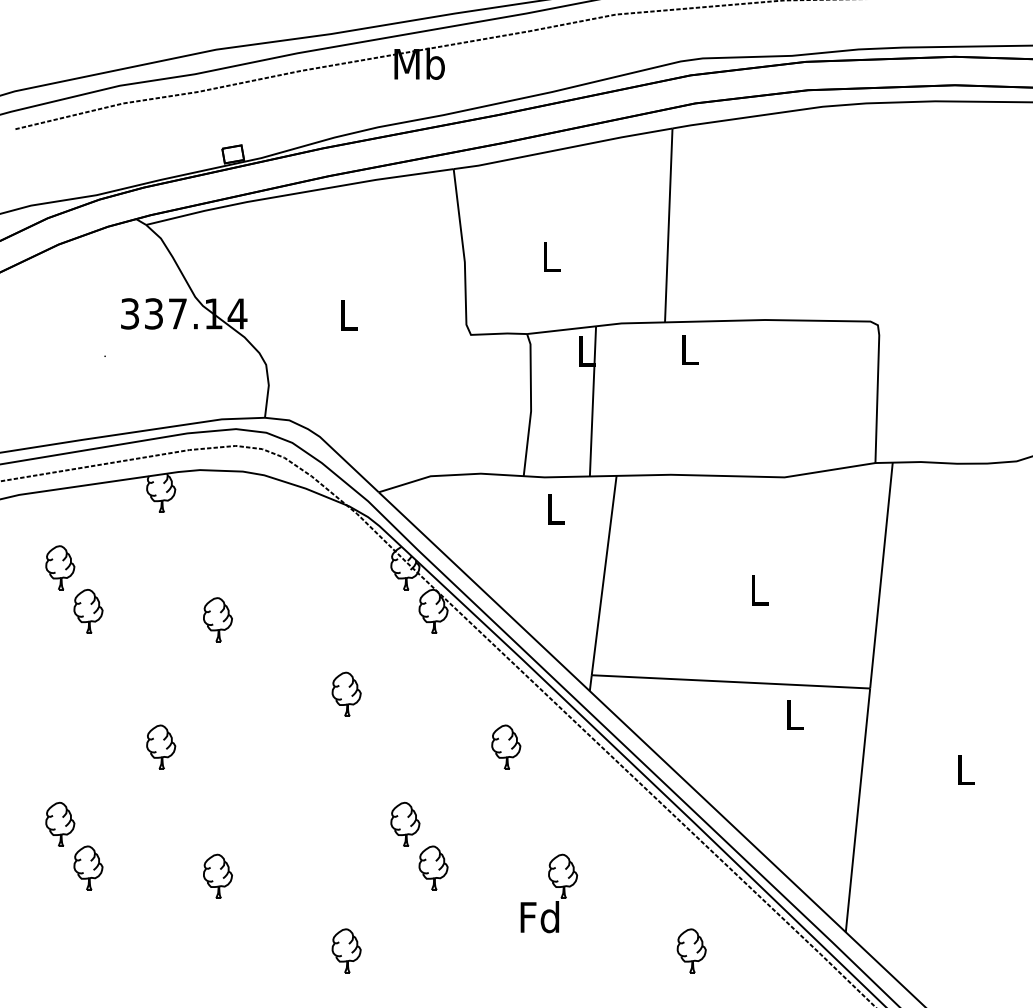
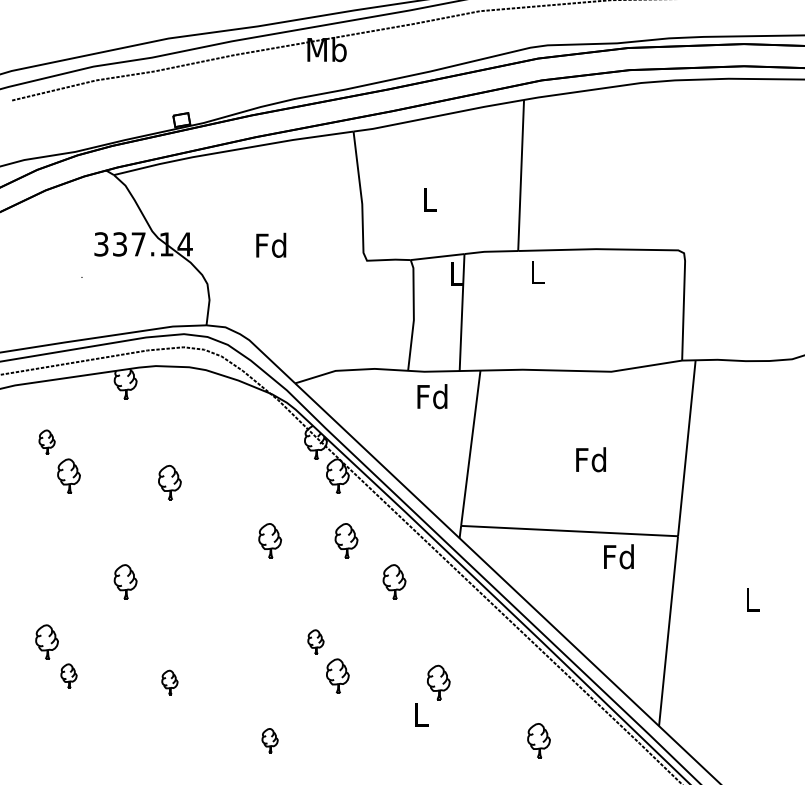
text: (347, 315) -> (270, 245), L -> Fd
text: (554, 509) -> (432, 396), L -> Fd
part: (60, 567) -> (47, 441), size x0.7
text: (758, 590) -> (591, 459), L -> Fd
part: (444, 693) -> (346, 540), added
text: (794, 714) -> (619, 556), L -> Fd
part: (405, 823) -> (316, 641), size x0.7
part: (88, 867) -> (69, 675), size x0.7
part: (217, 875) -> (169, 681), size x0.7
text: (539, 917) -> (420, 714), Fd -> L
part: (346, 950) -> (270, 740), size x0.7

